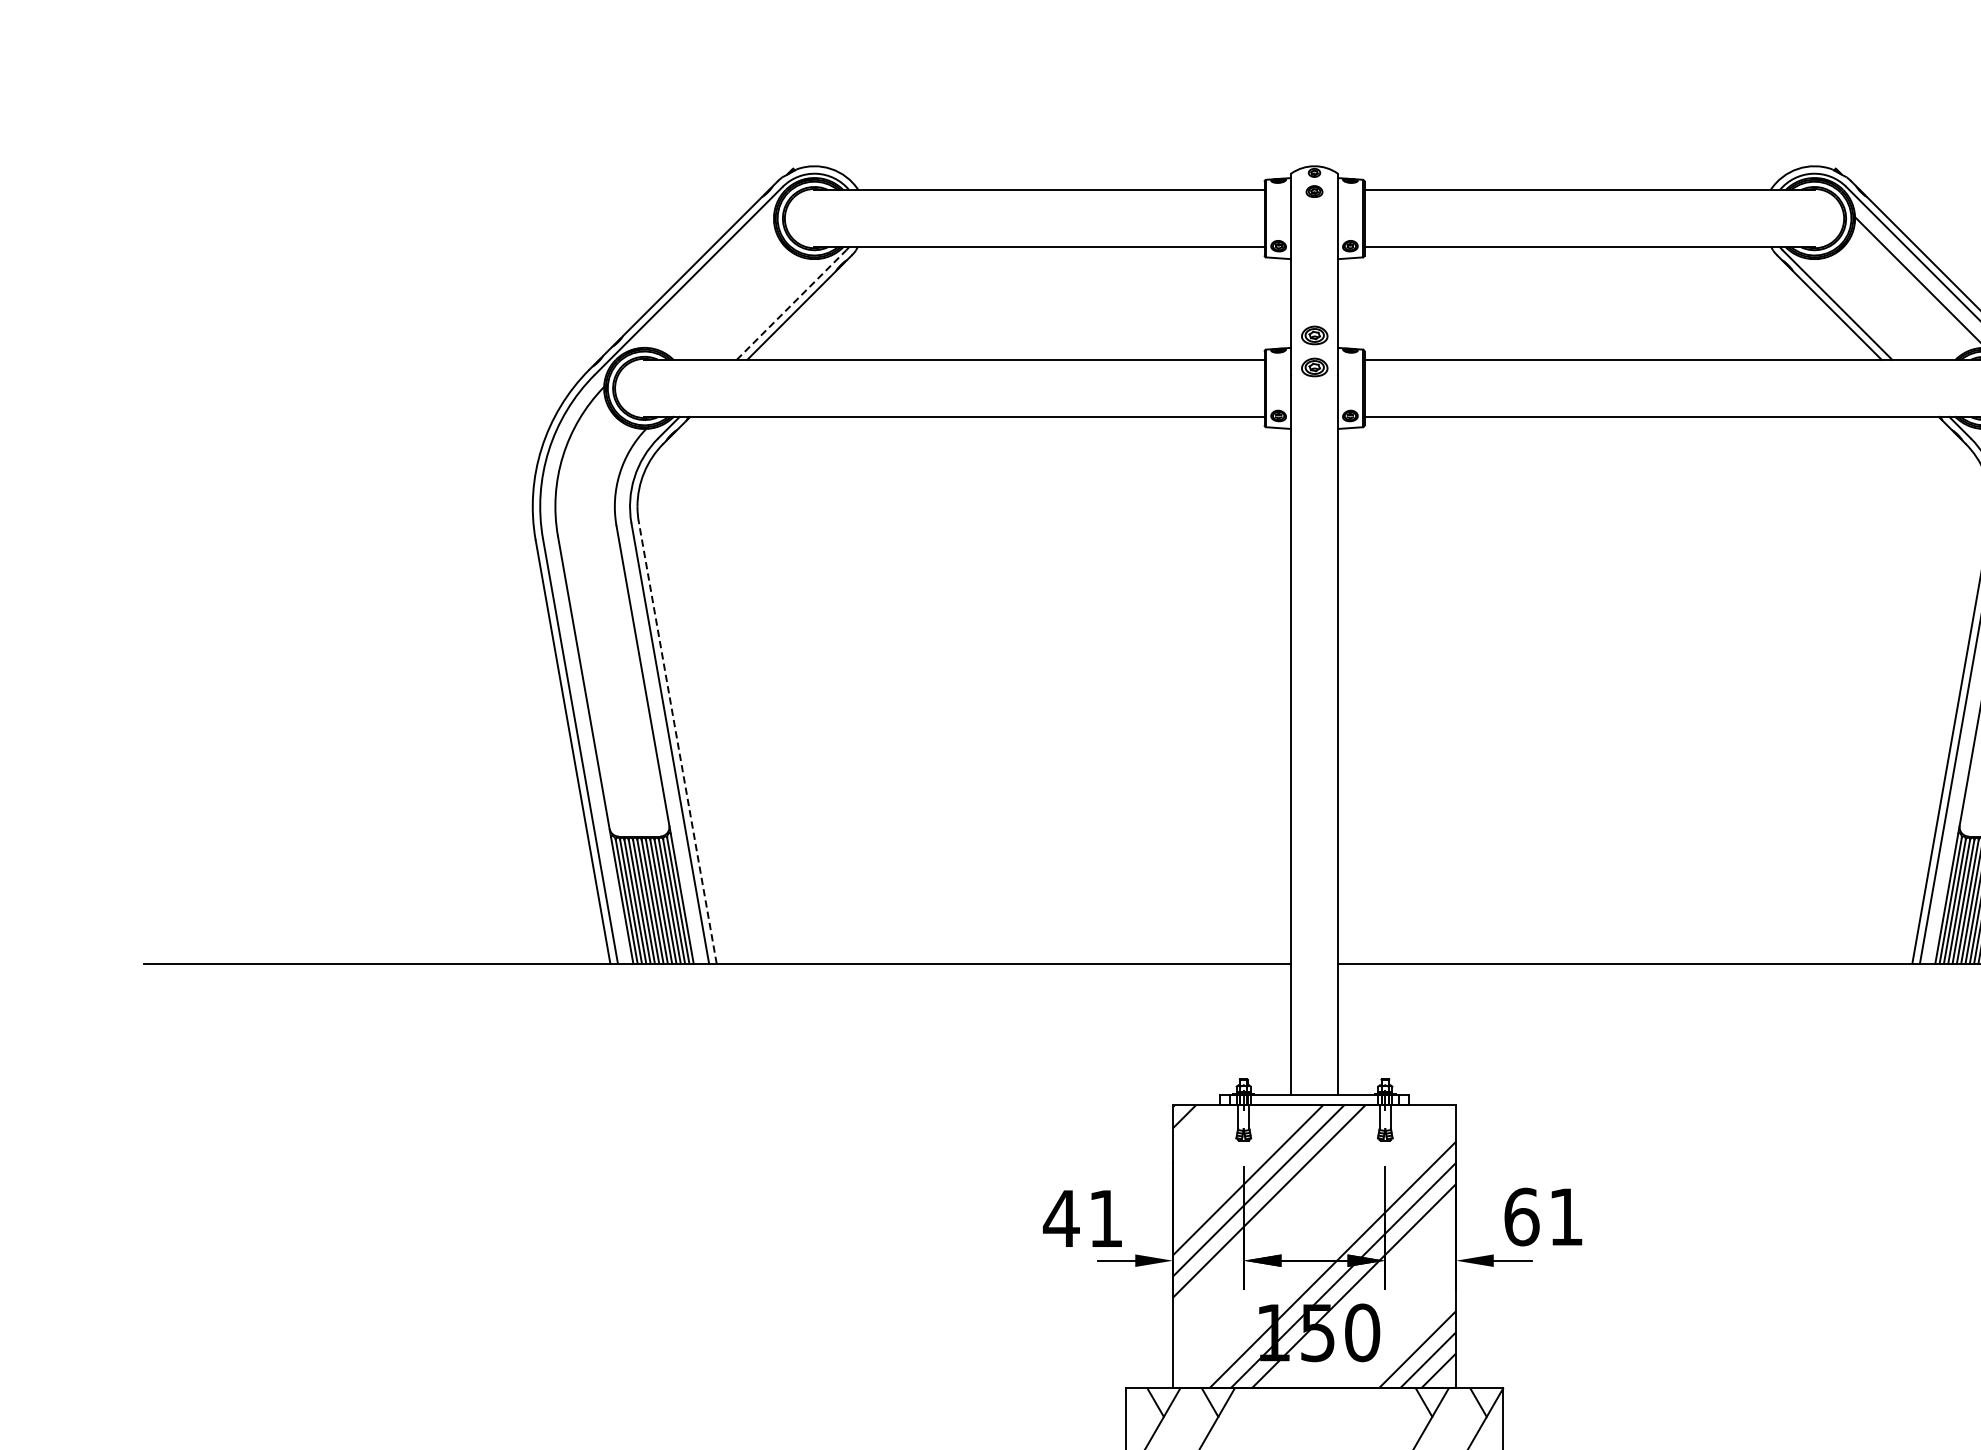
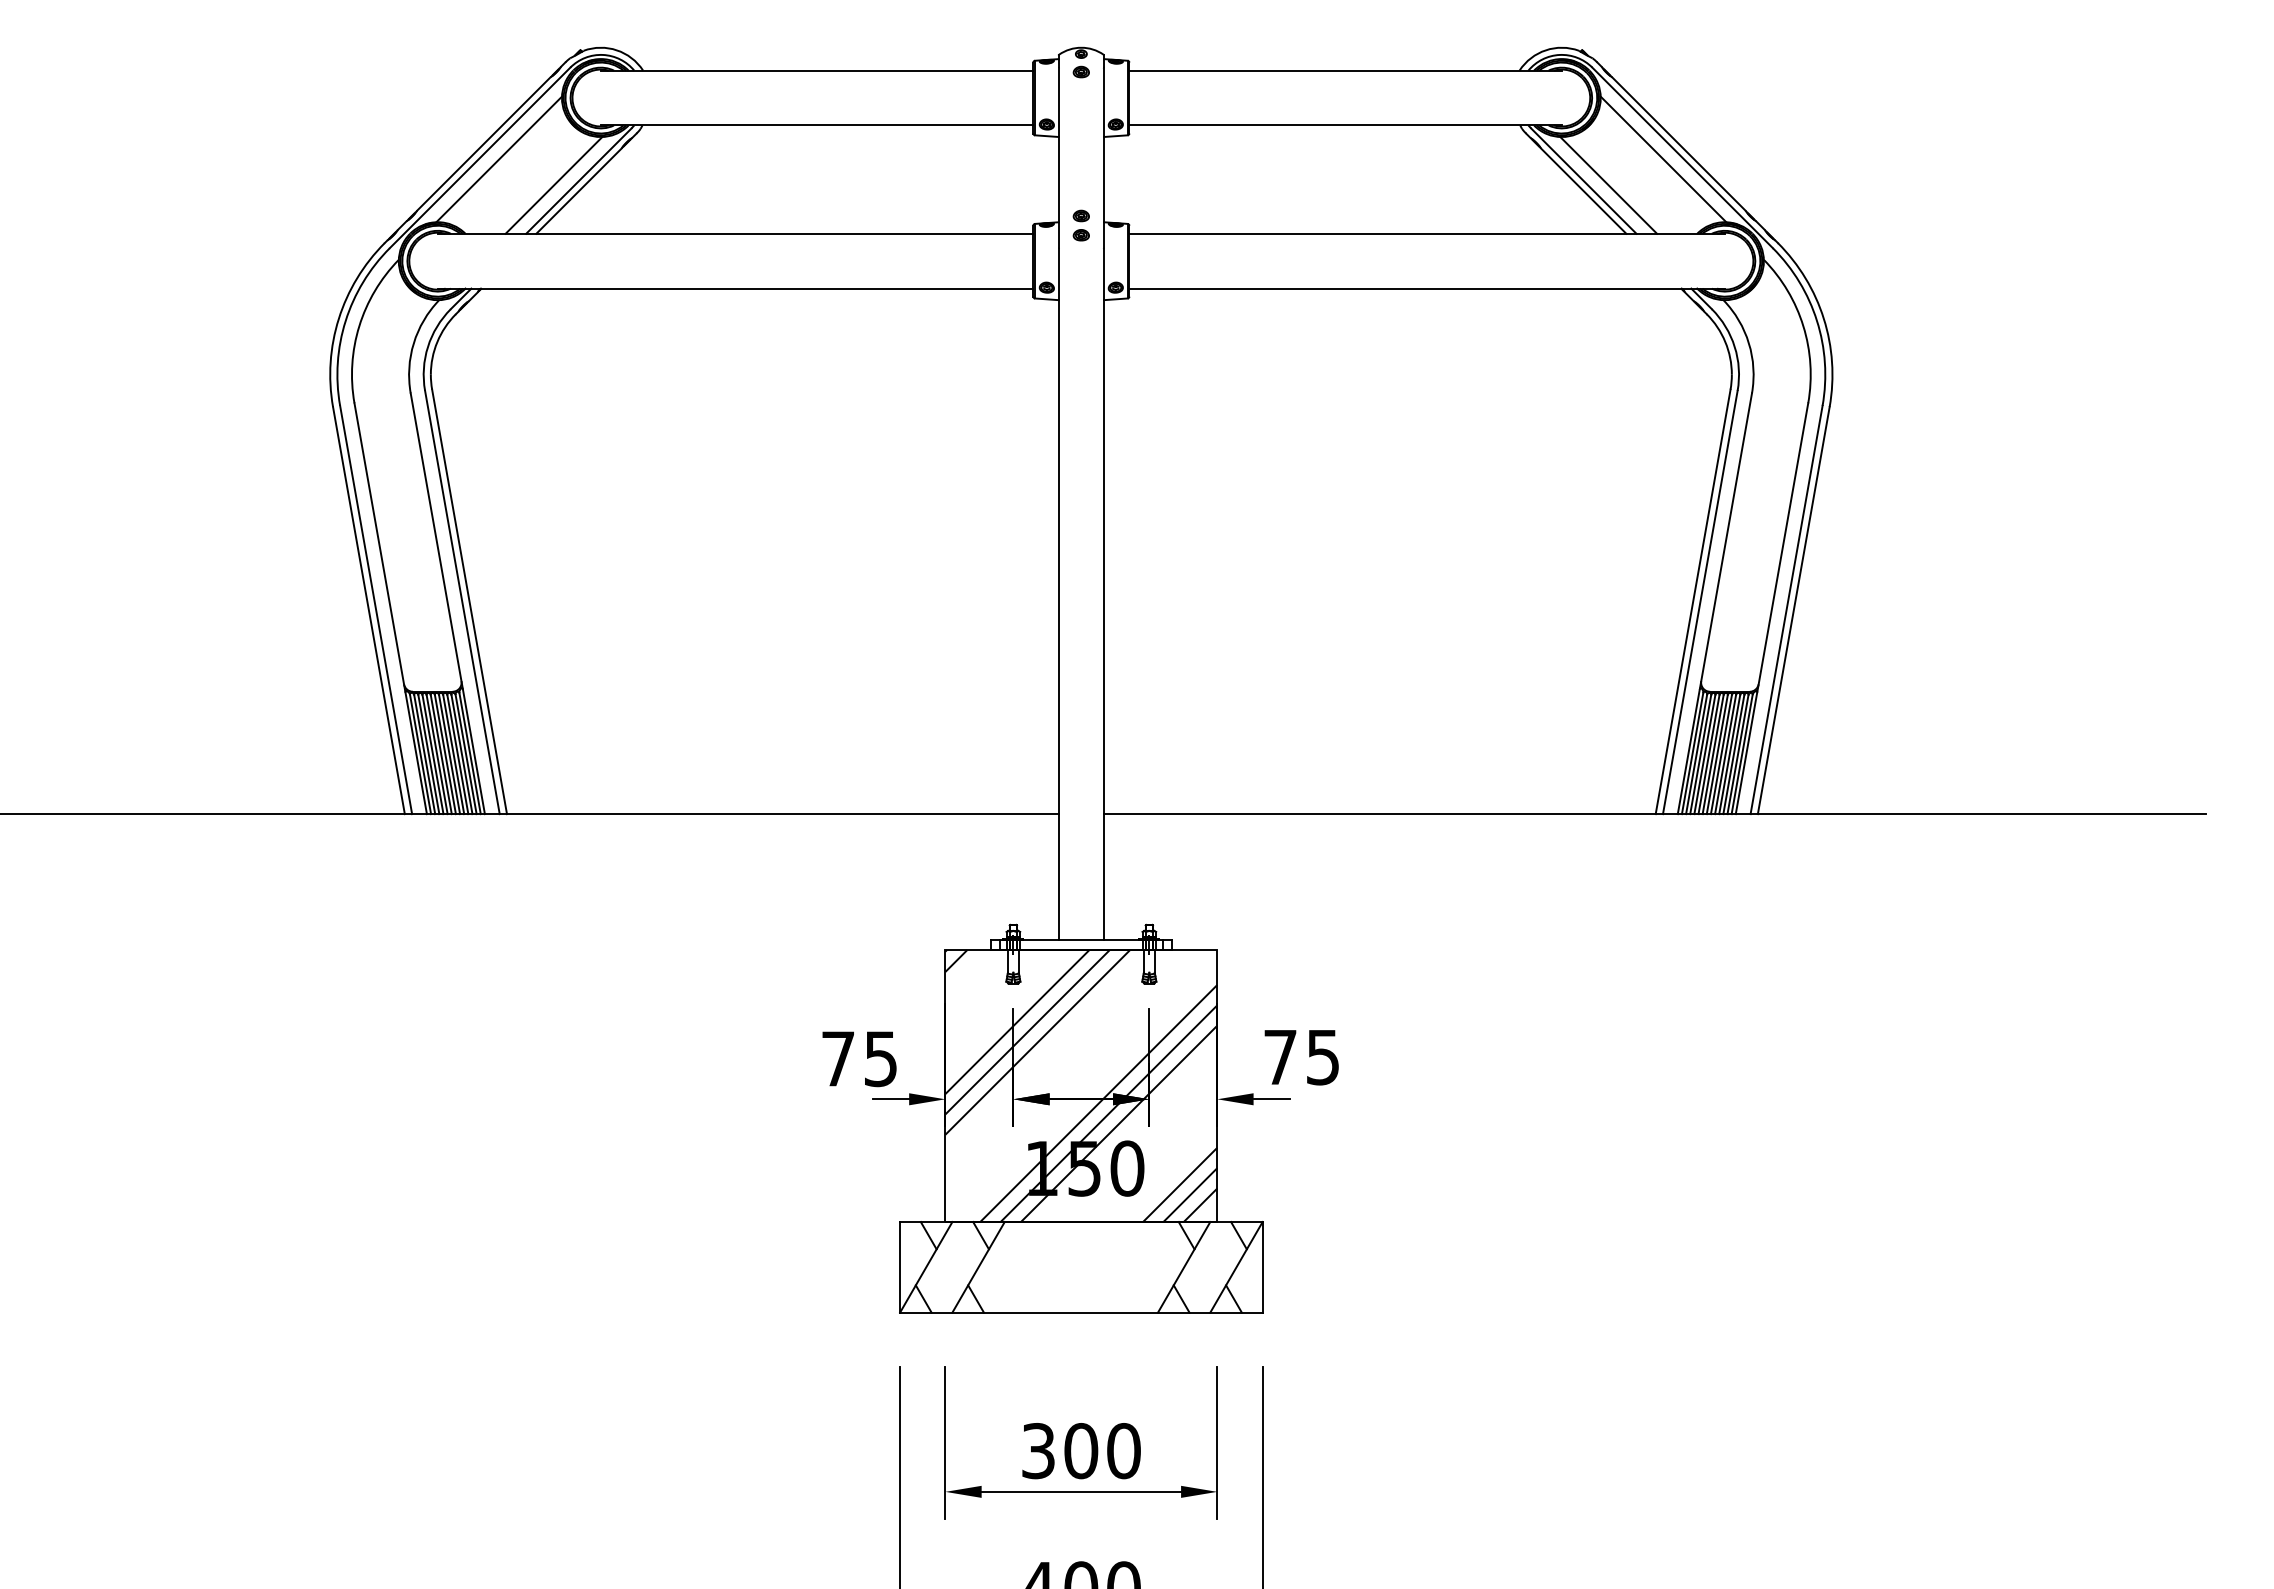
line: (708, 282) -> (499, 159), added
line: (792, 304) -> (579, 180), dashed -> solid
line: (765, 309) -> (553, 185), added
line: (1863, 309) -> (1608, 185), added
part: (1313, 351) -> (1080, 225), size x0.62
line: (677, 742) -> (469, 601), dashed -> solid
text: (1543, 1217) -> (1301, 1057), 61 -> 75
text: (1082, 1219) -> (858, 1059), 41 -> 75

